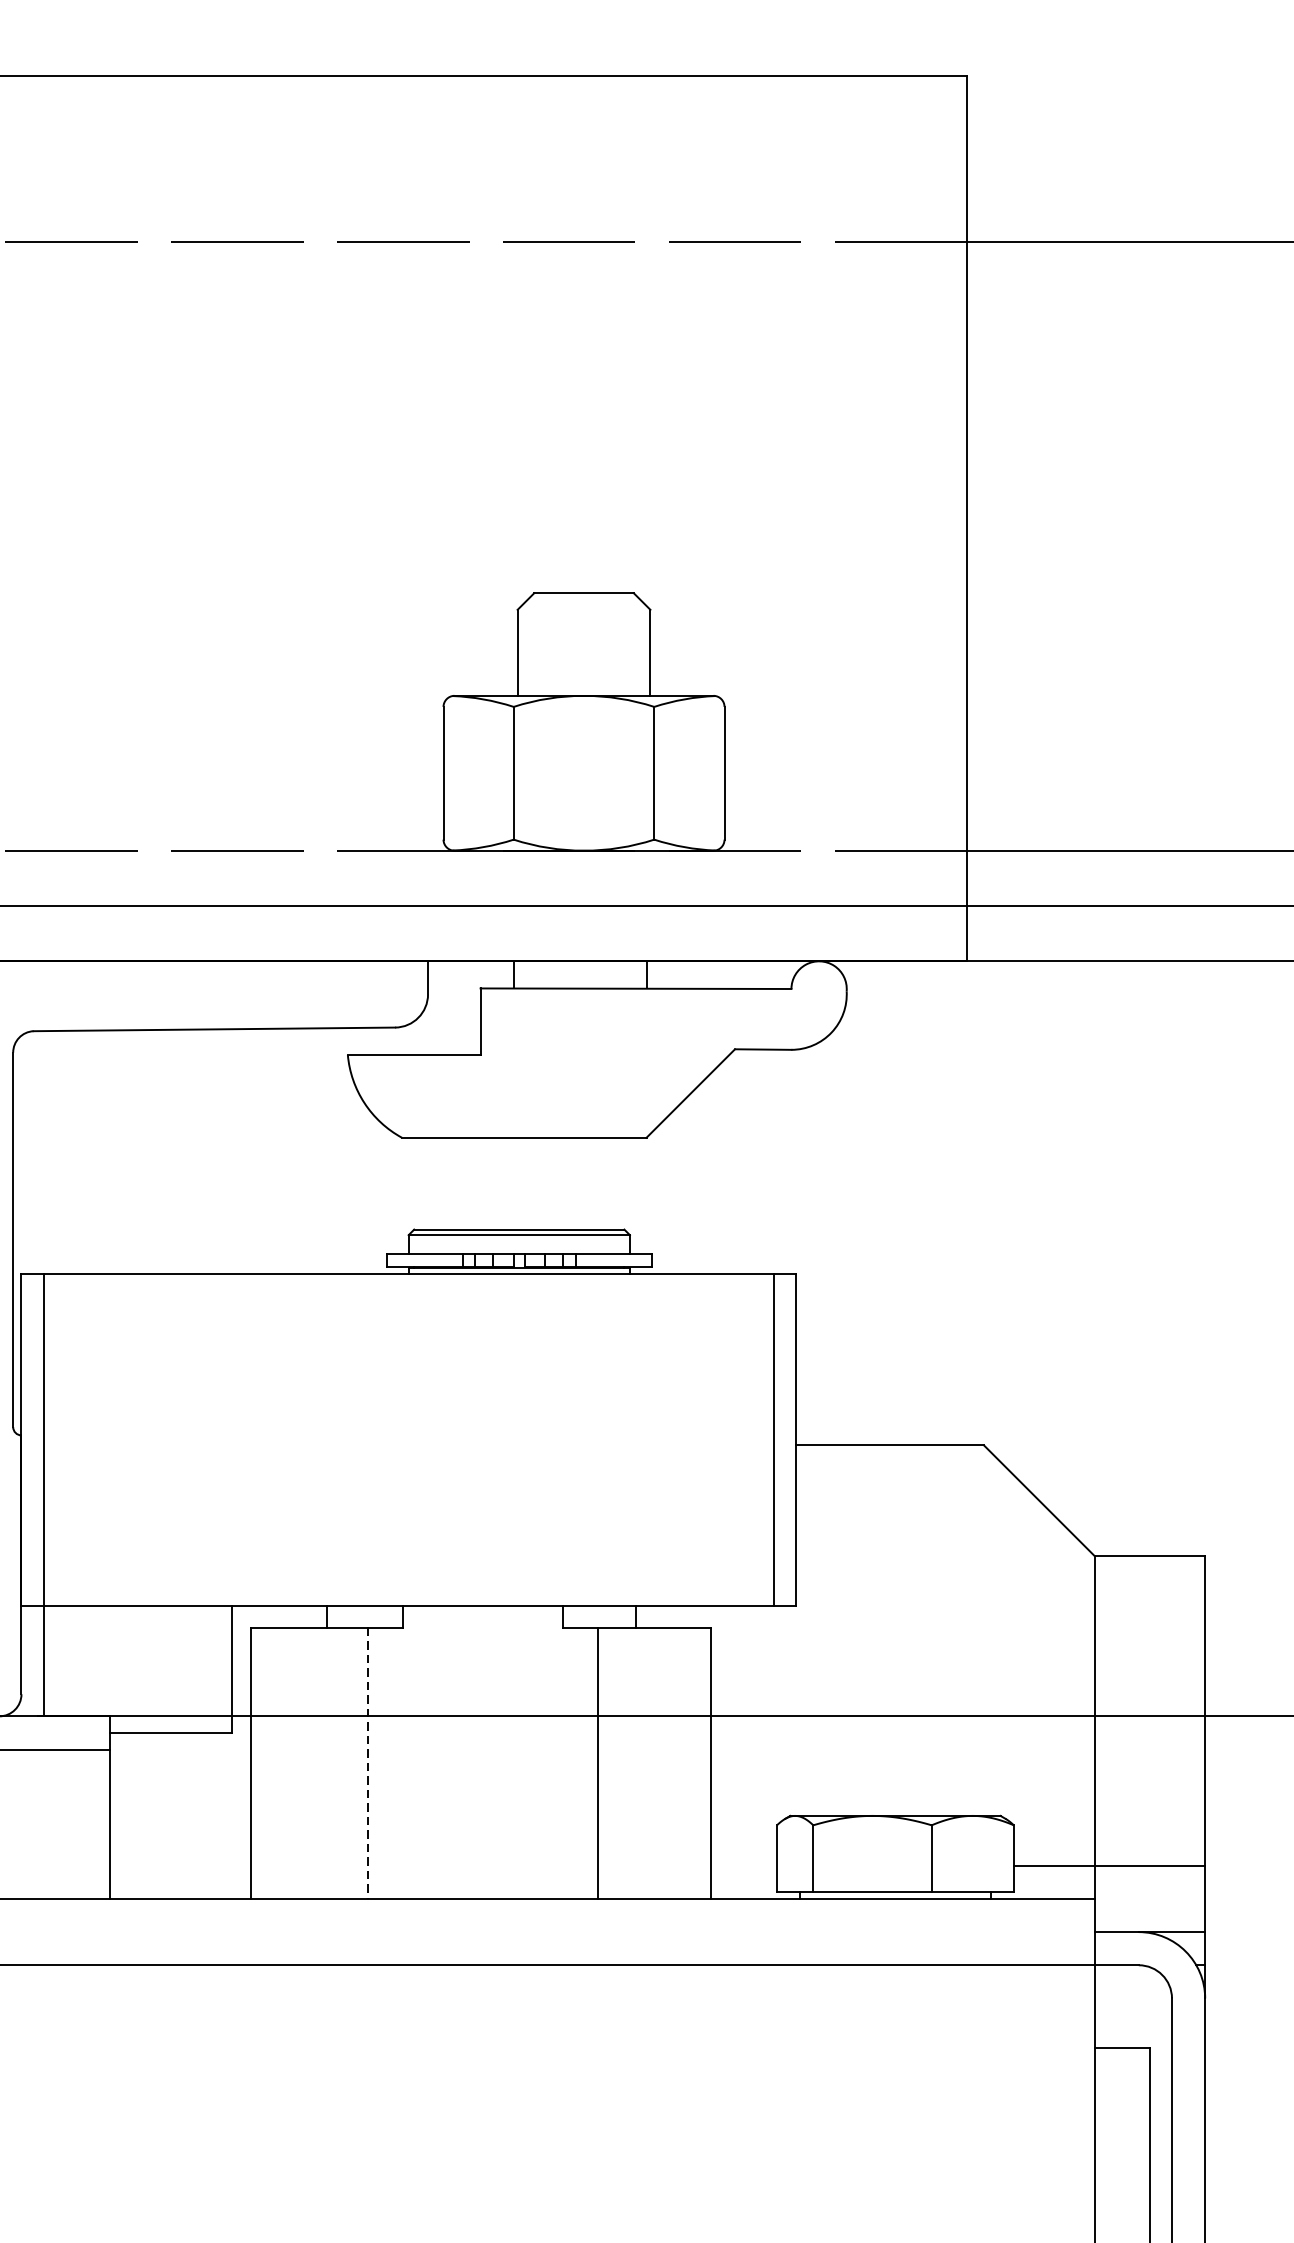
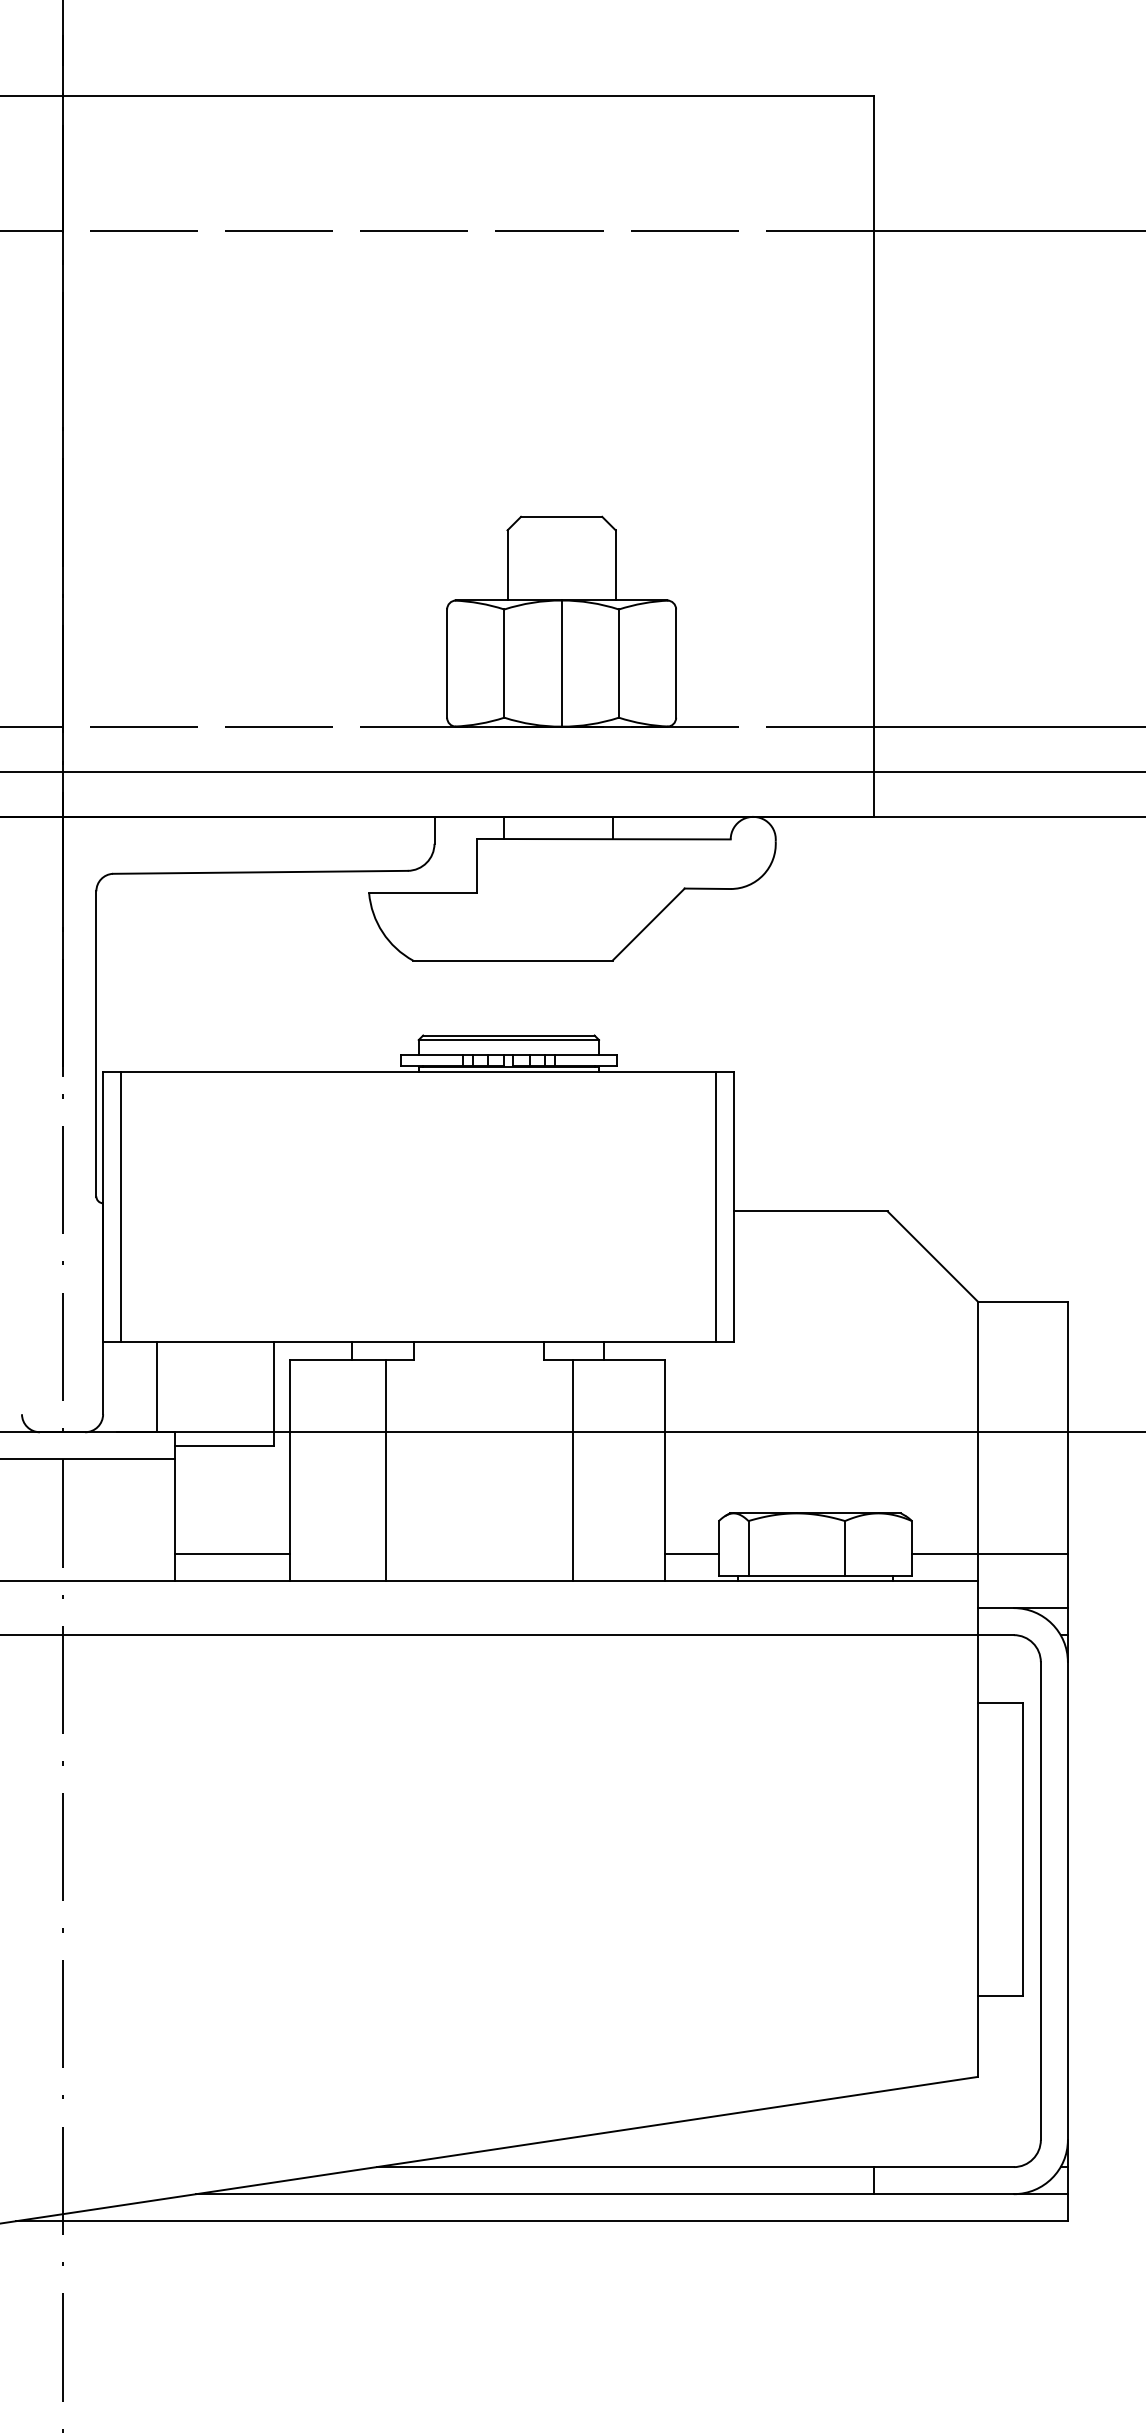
line: (583, 773) -> (561, 663), added
line: (44, 1661) -> (157, 1387), moved
line: (367, 1764) -> (385, 1471), dashed -> solid
line: (180, 1865) -> (232, 1553), added
line: (743, 1865) -> (691, 1553), added

